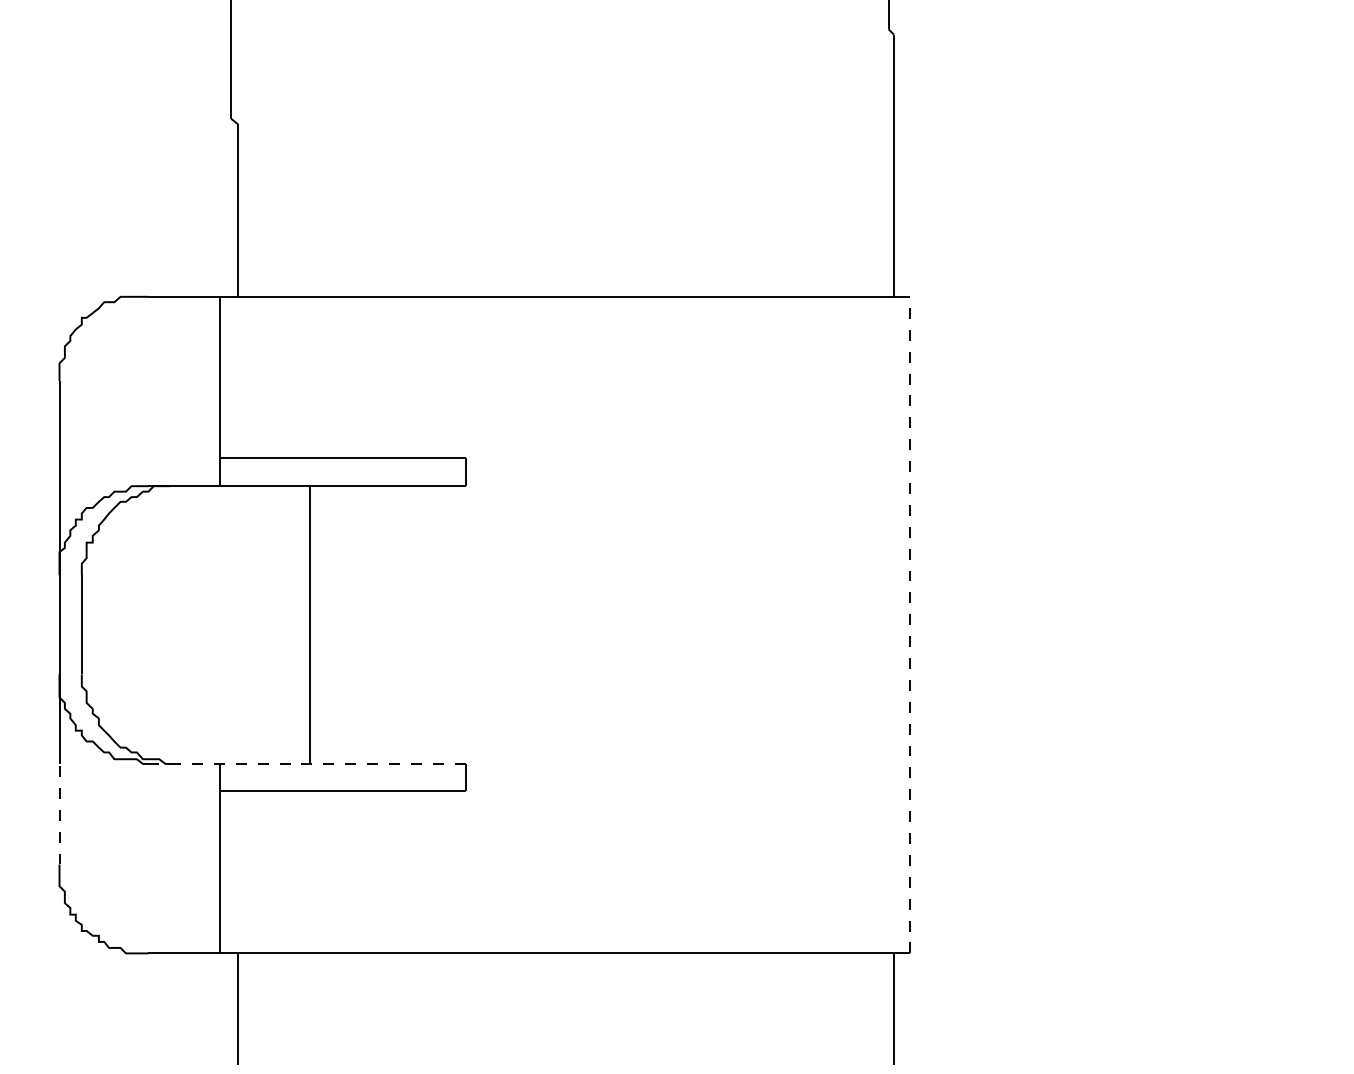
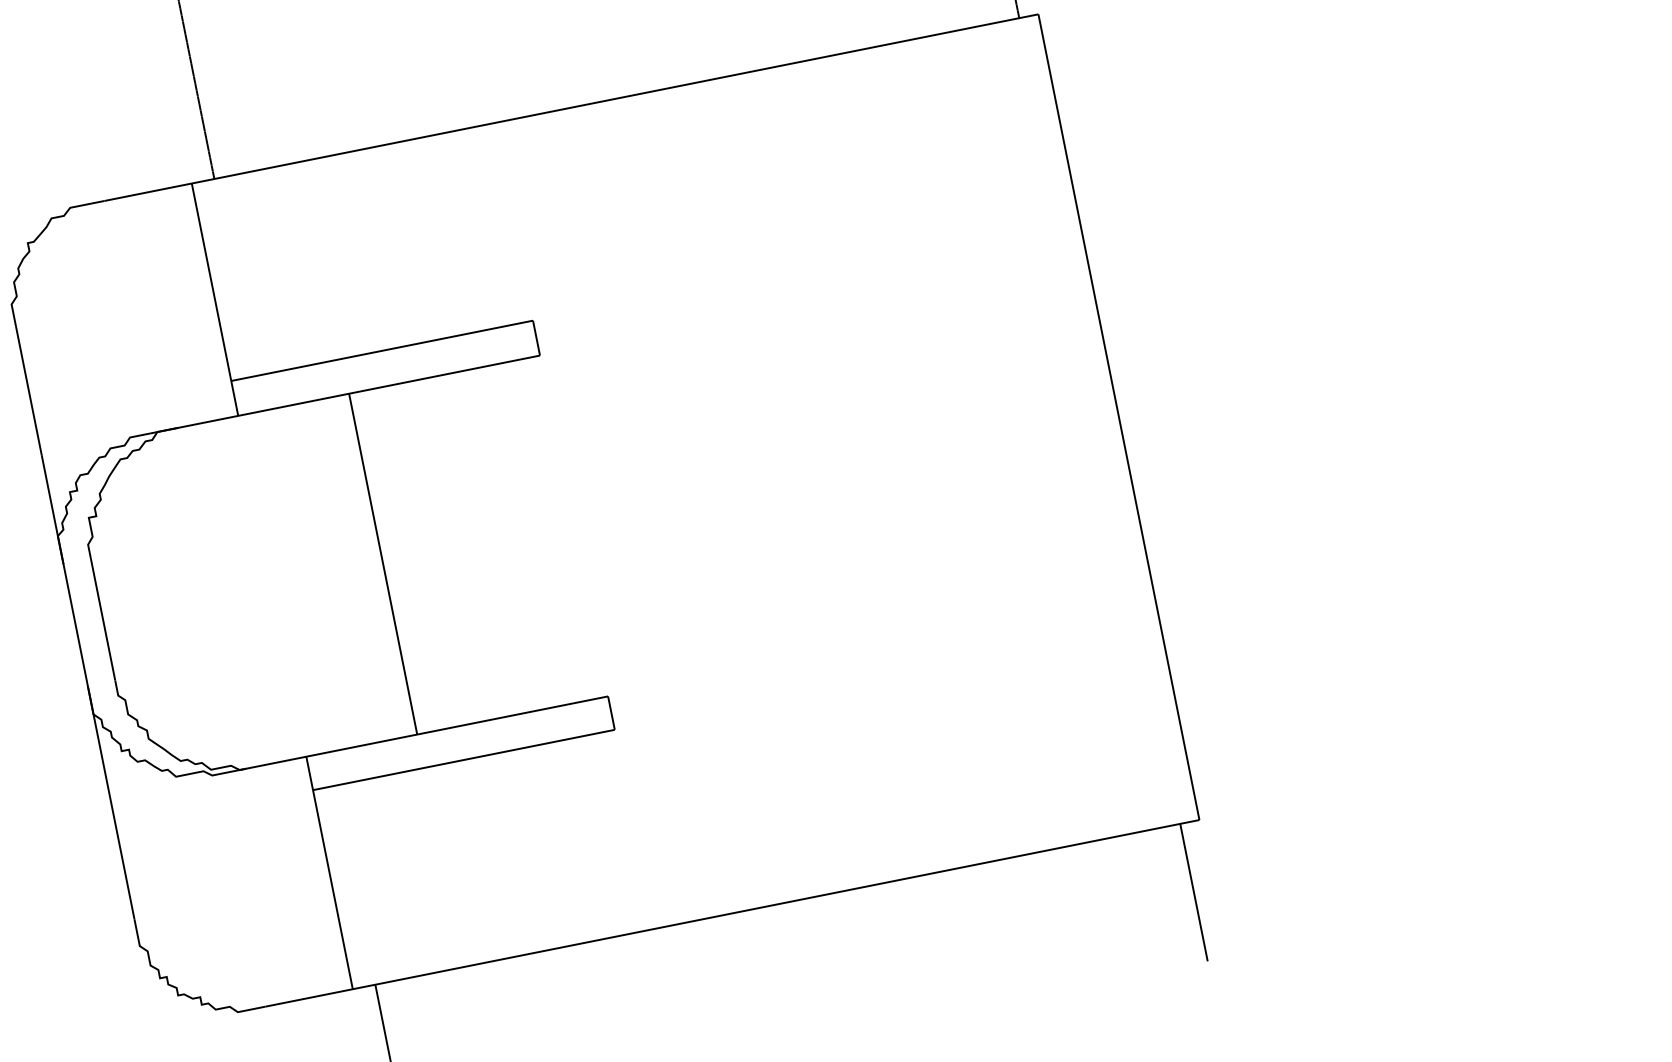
line: (909, 624) -> (1118, 416), dashed -> solid
line: (307, 763) -> (414, 734), dashed -> solid
line: (59, 813) -> (121, 856), dashed -> solid

